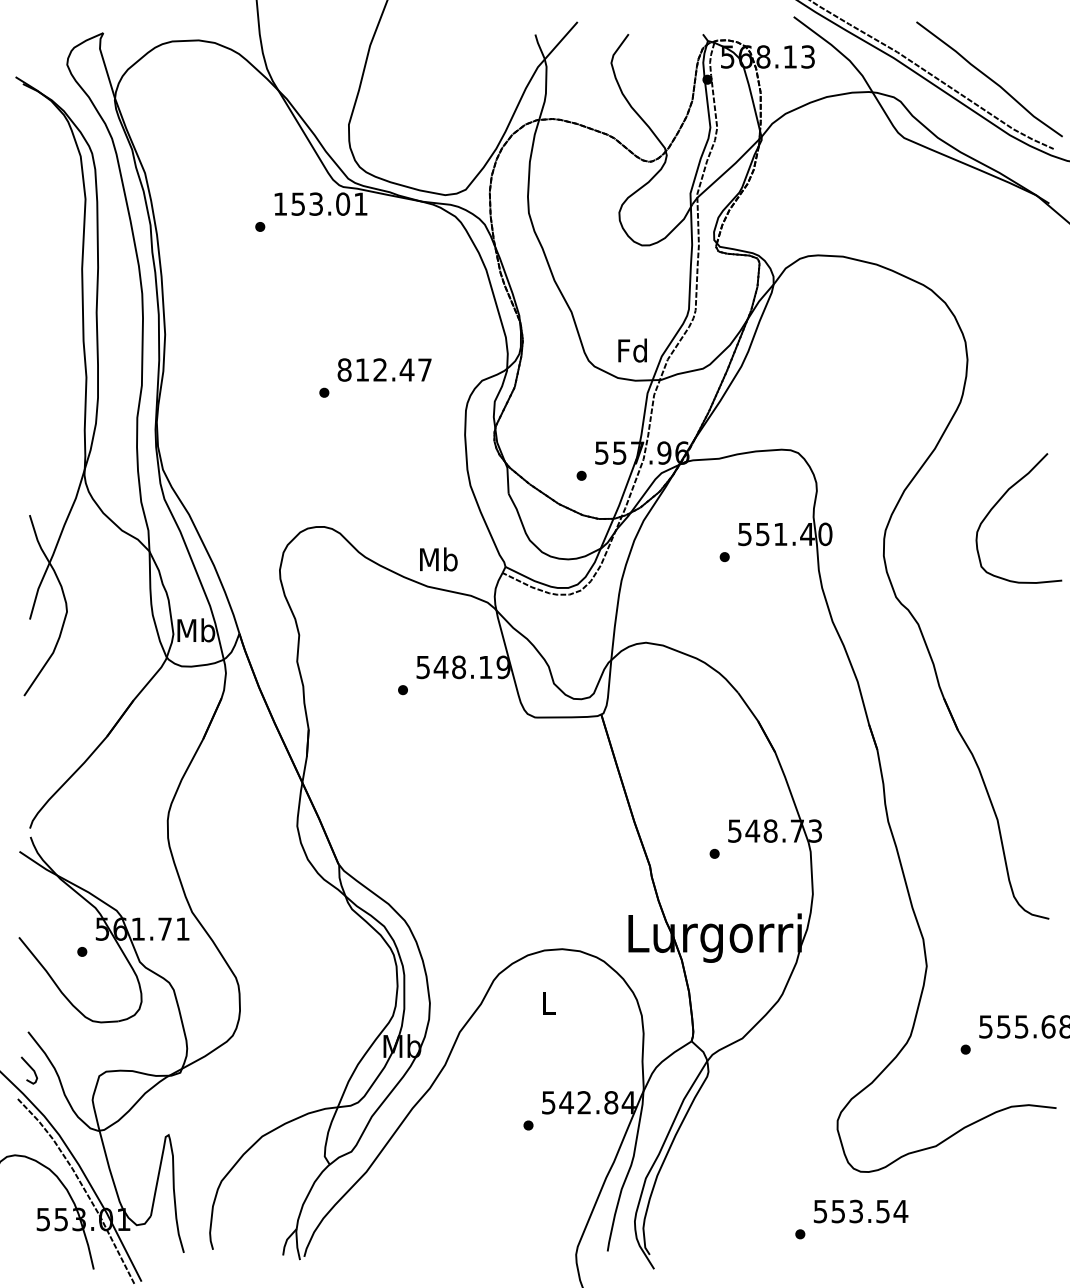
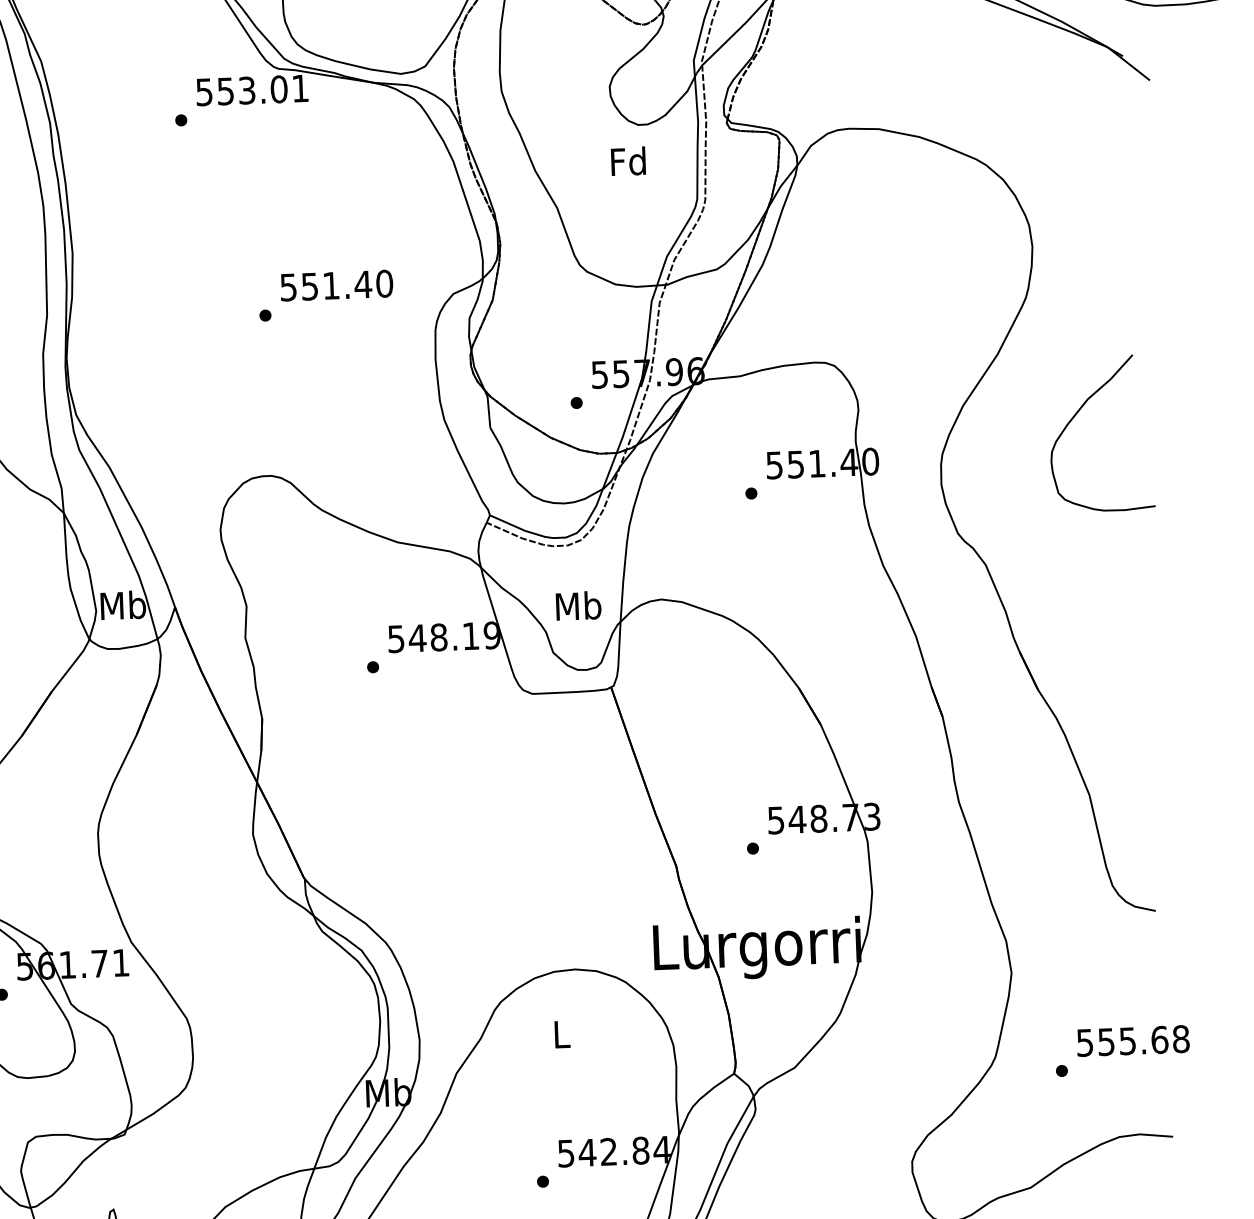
text: (279, 203) -> (203, 91), 153.01 -> 553.01
text: (632, 350) -> (628, 161), moved
text: (384, 369) -> (336, 285), 812.47 -> 551.40
text: (438, 559) -> (578, 605), moved

